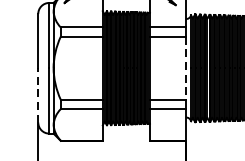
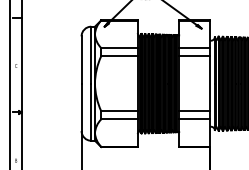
line: (185, 69) -> (210, 84), dashed -> solid
line: (38, 95) -> (81, 107), dashed -> solid

